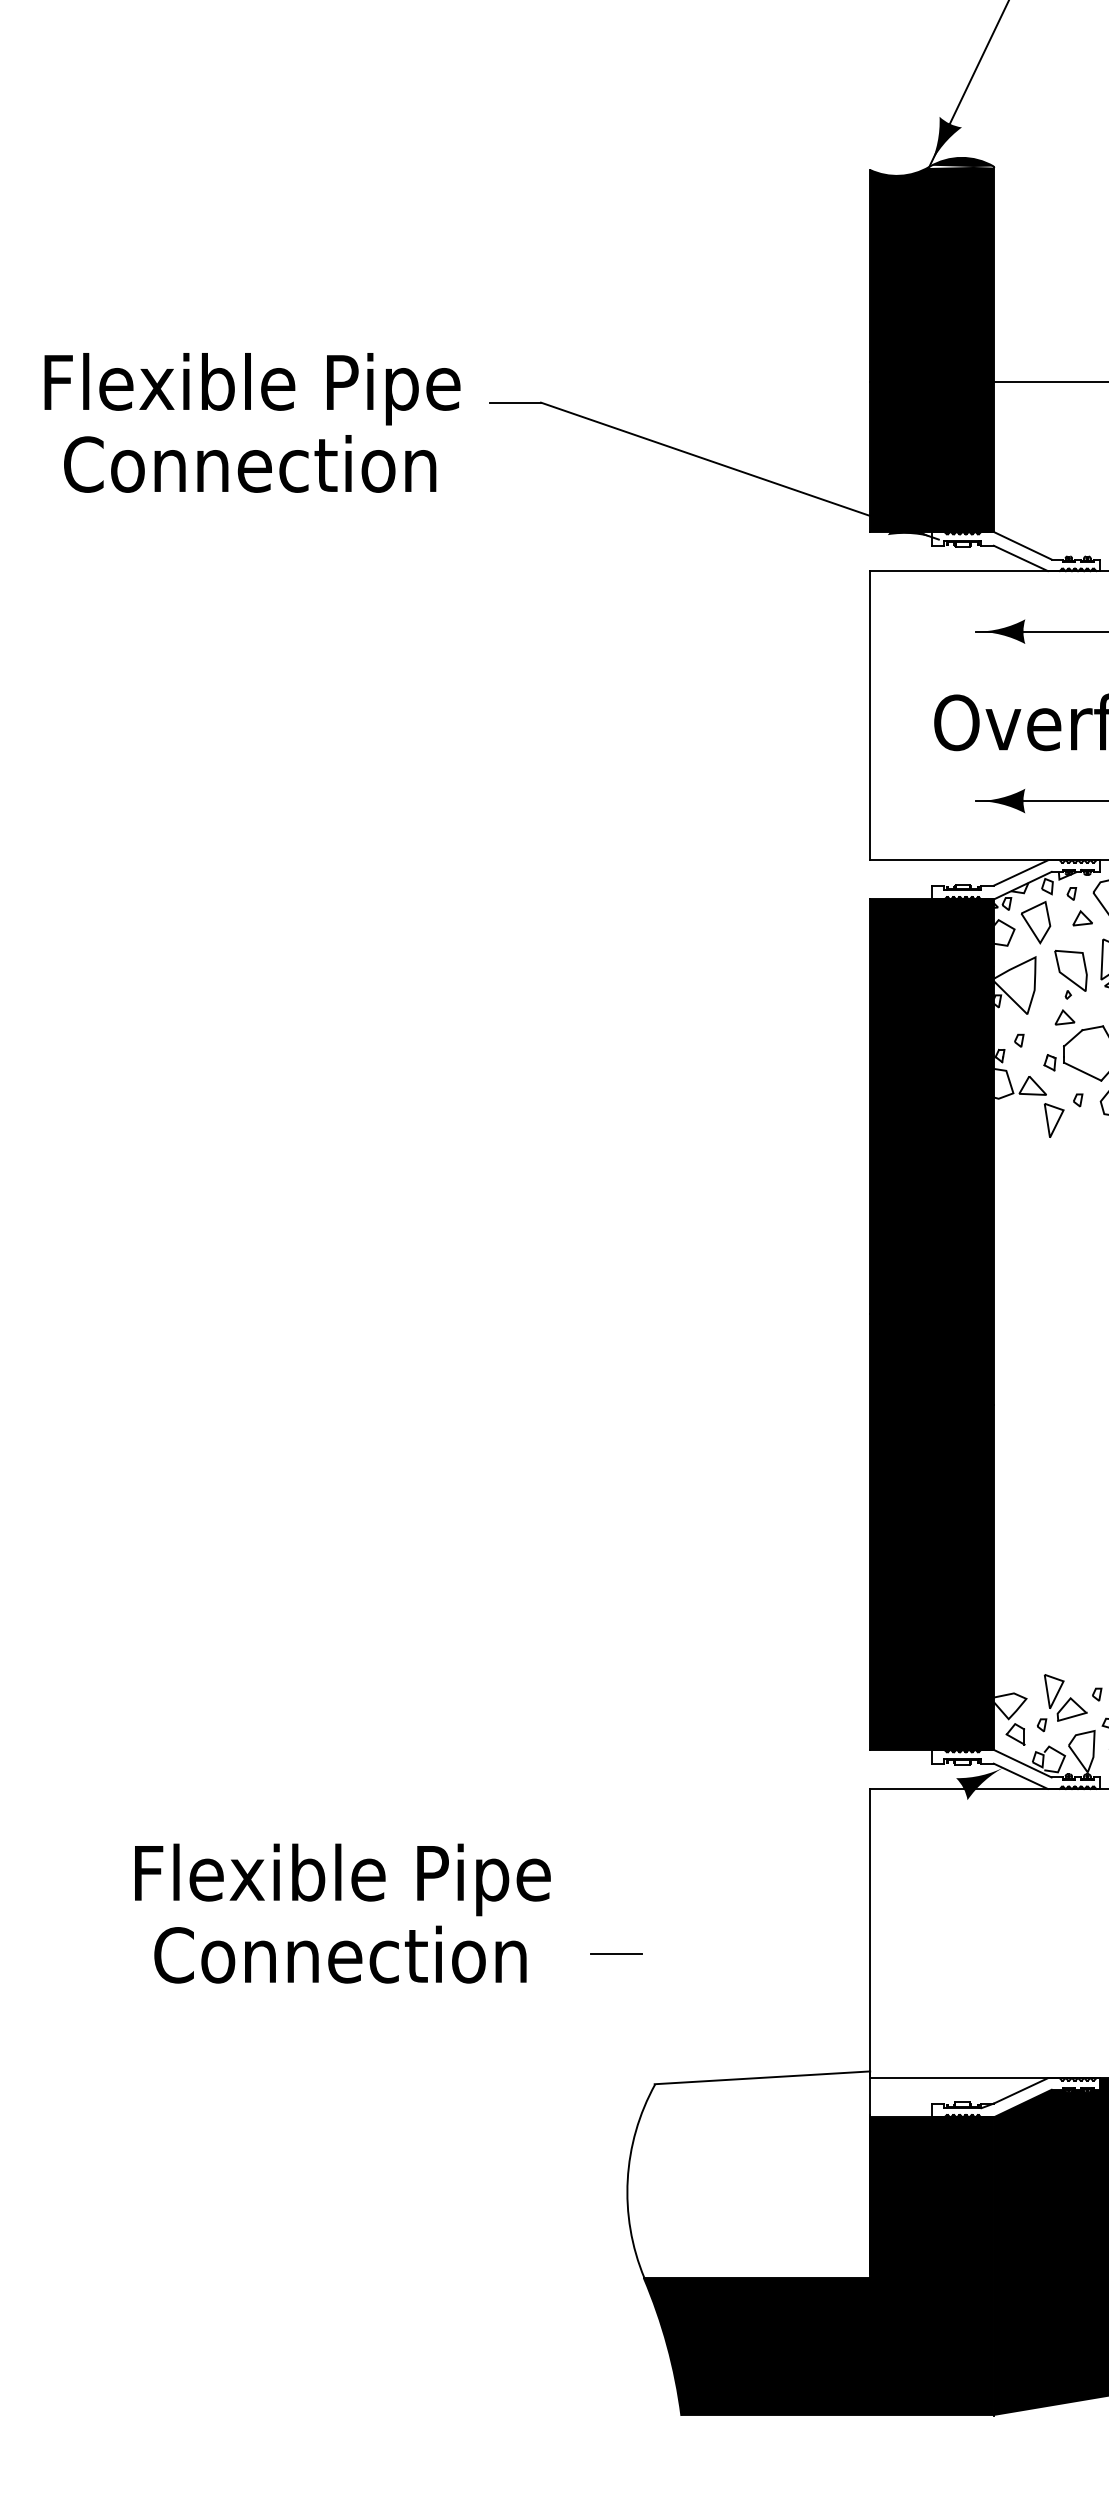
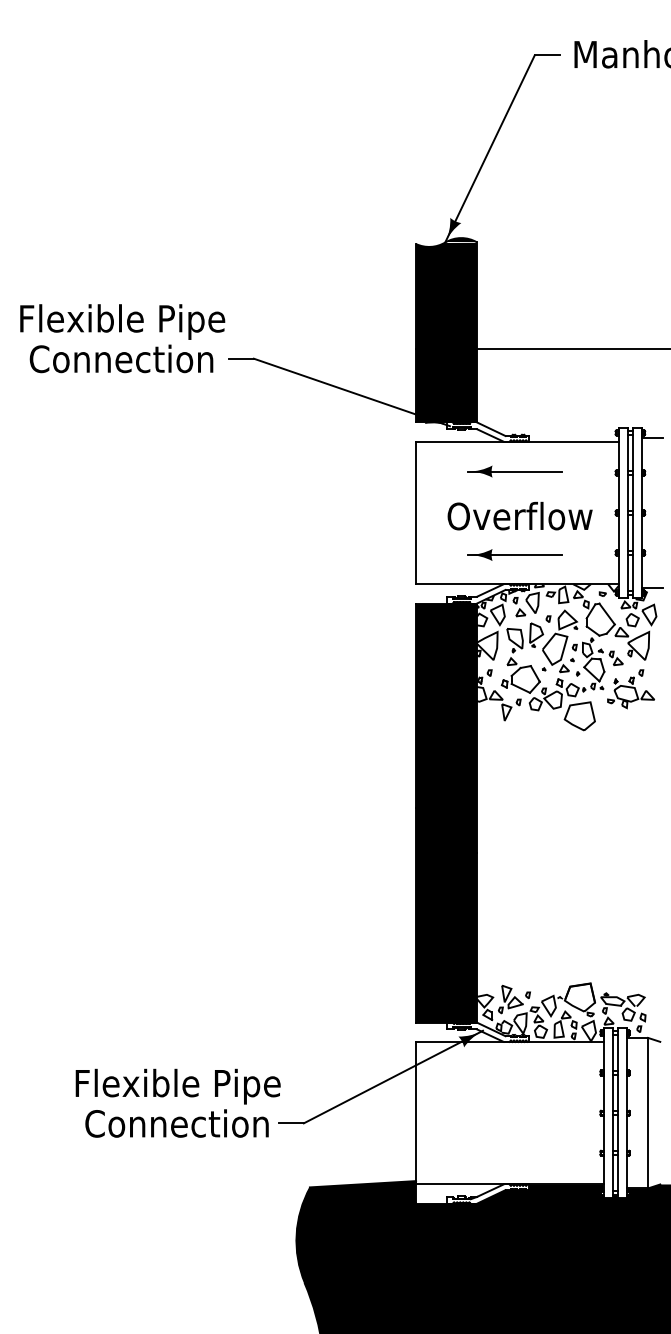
text: (252, 422) -> (122, 338), moved
line: (824, 1859) -> (393, 1076), added
text: (341, 1911) -> (177, 1102), moved
fill: (749, 2173) -> (356, 1231), added

